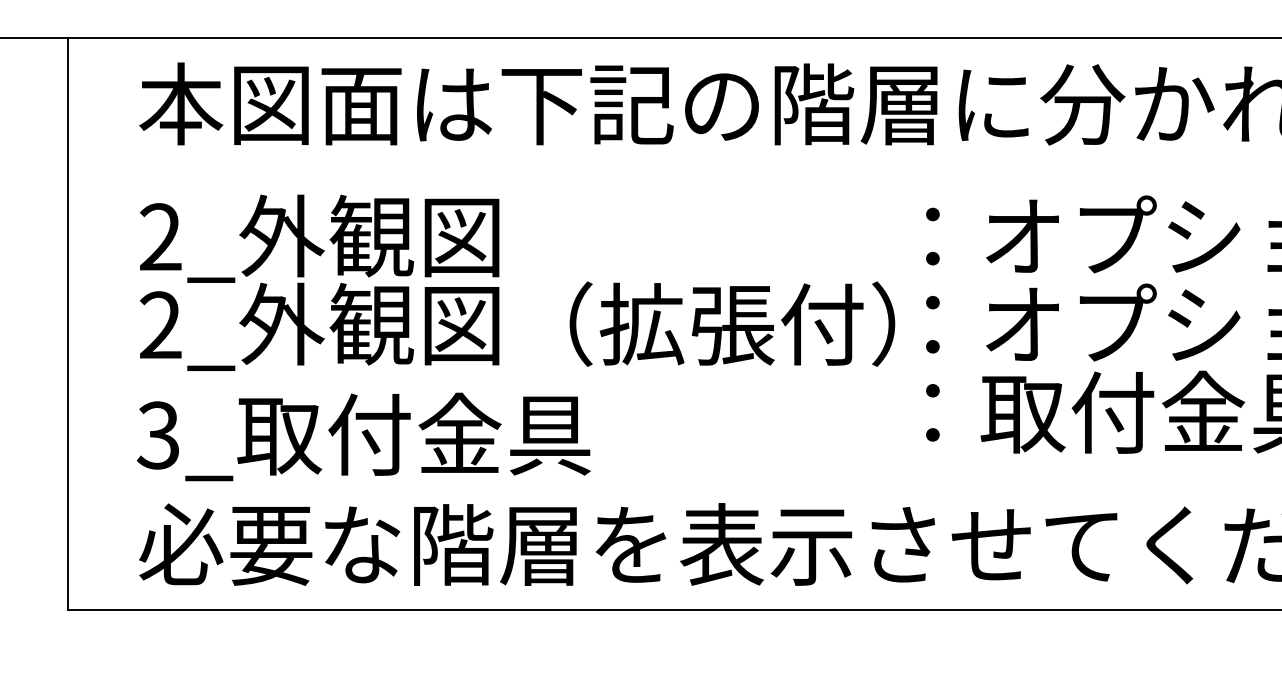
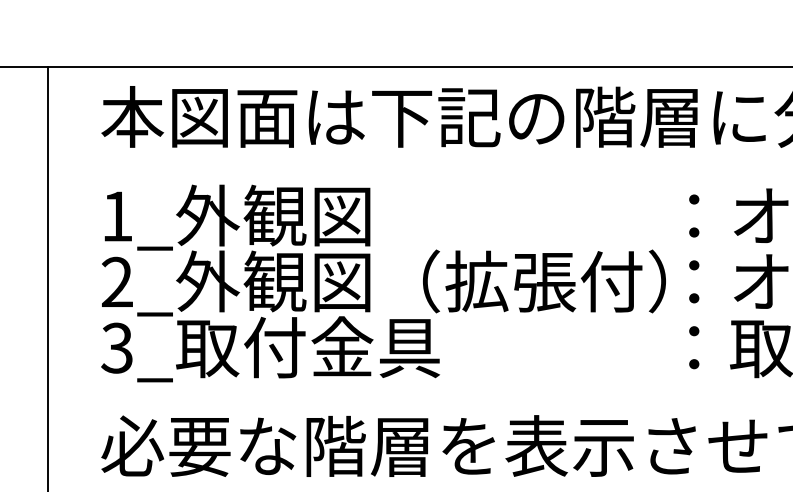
text: (160, 236) -> (117, 215), 2_ -> 1_
text: (363, 436) -> (270, 348), moved

